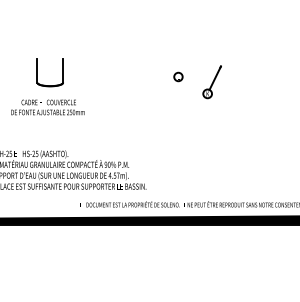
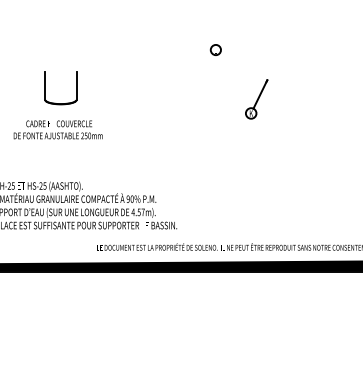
part: (178, 76) -> (215, 49), moved

